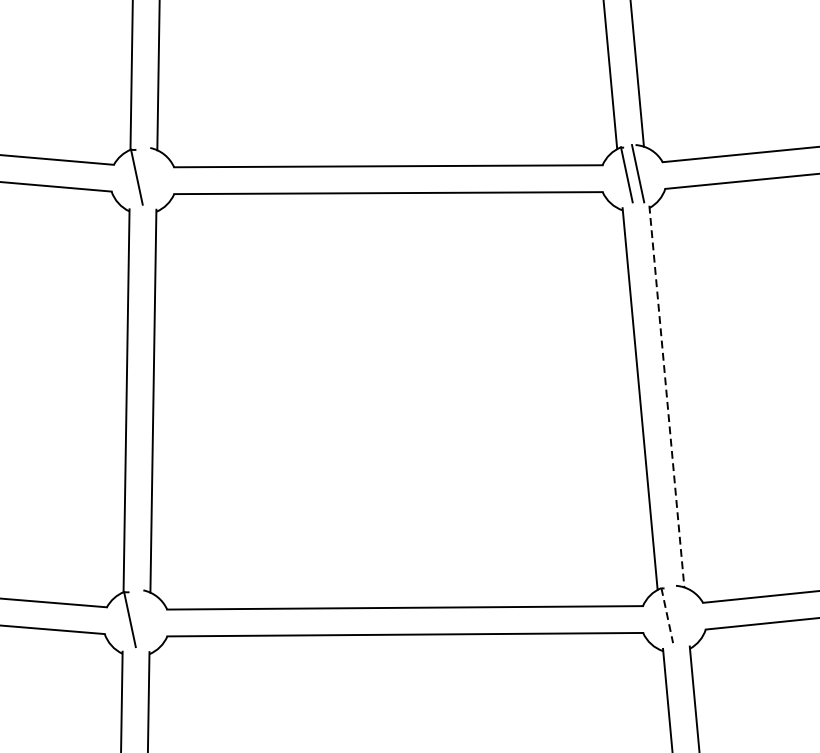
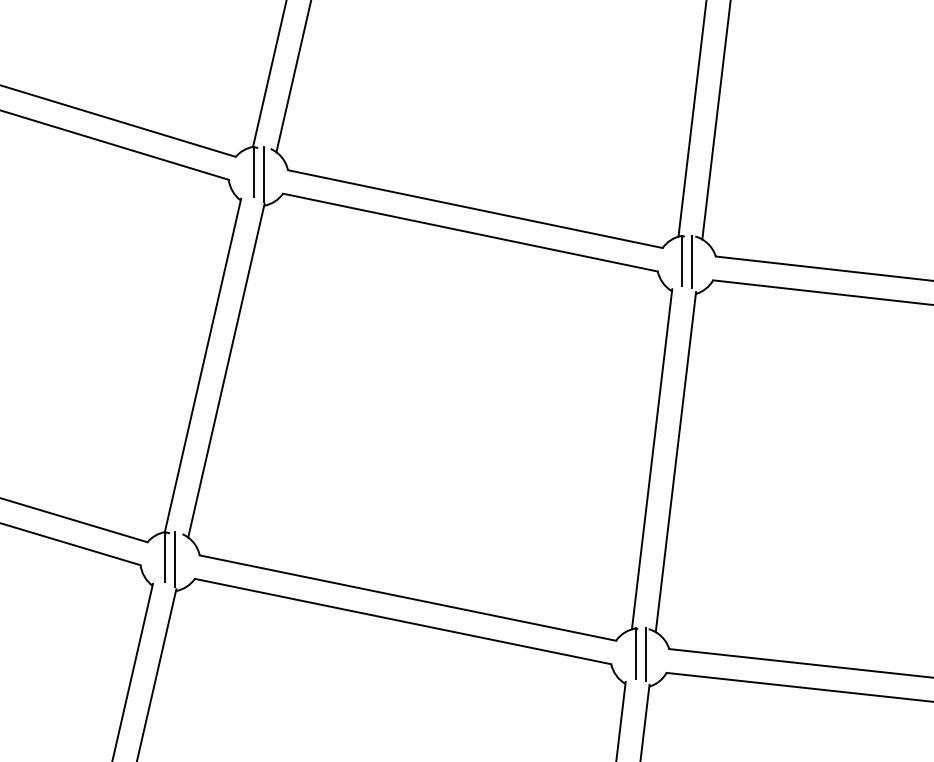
line: (148, 176) -> (263, 173), added
line: (666, 397) -> (675, 462), dashed -> solid
line: (678, 614) -> (645, 654), added
line: (667, 616) -> (635, 654), dashed -> solid
line: (141, 619) -> (175, 559), added

